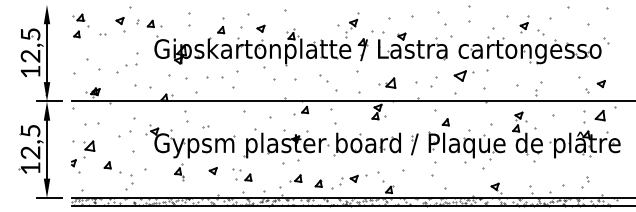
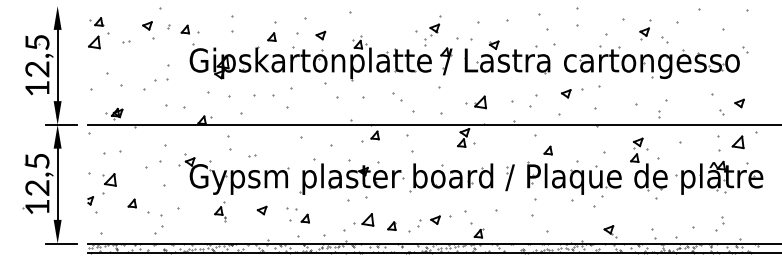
part: (76, 34) -> (94, 42), size x1.67
part: (460, 75) -> (566, 93), size x0.62
part: (295, 178) -> (363, 219), size x1.43

